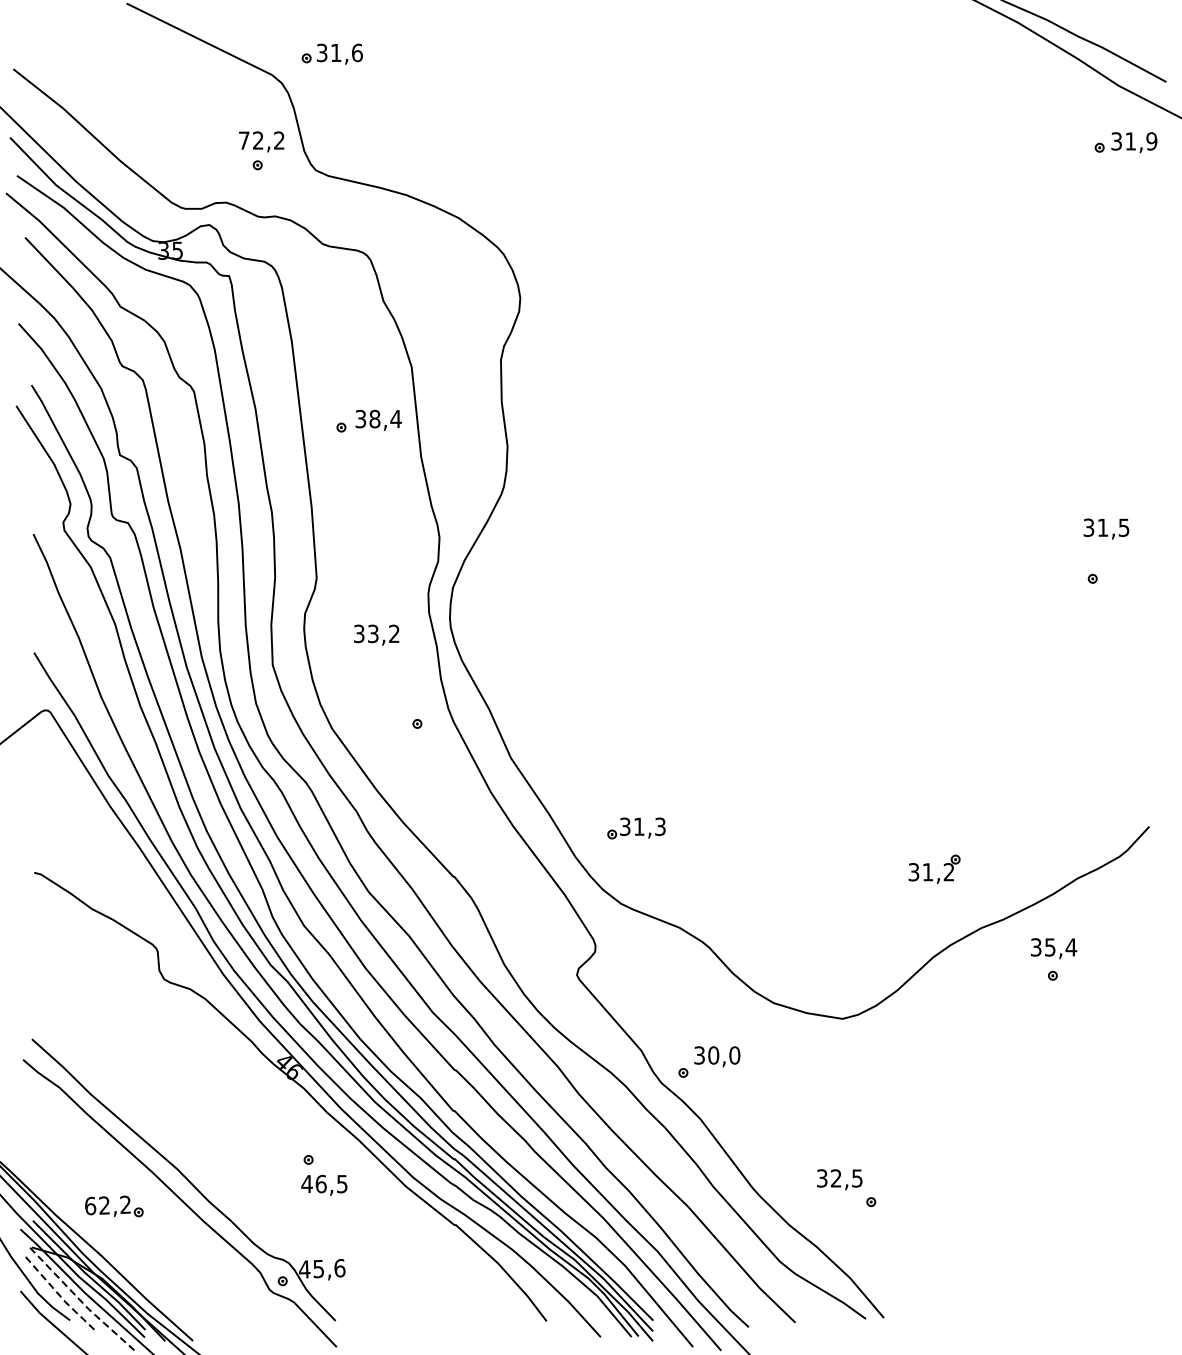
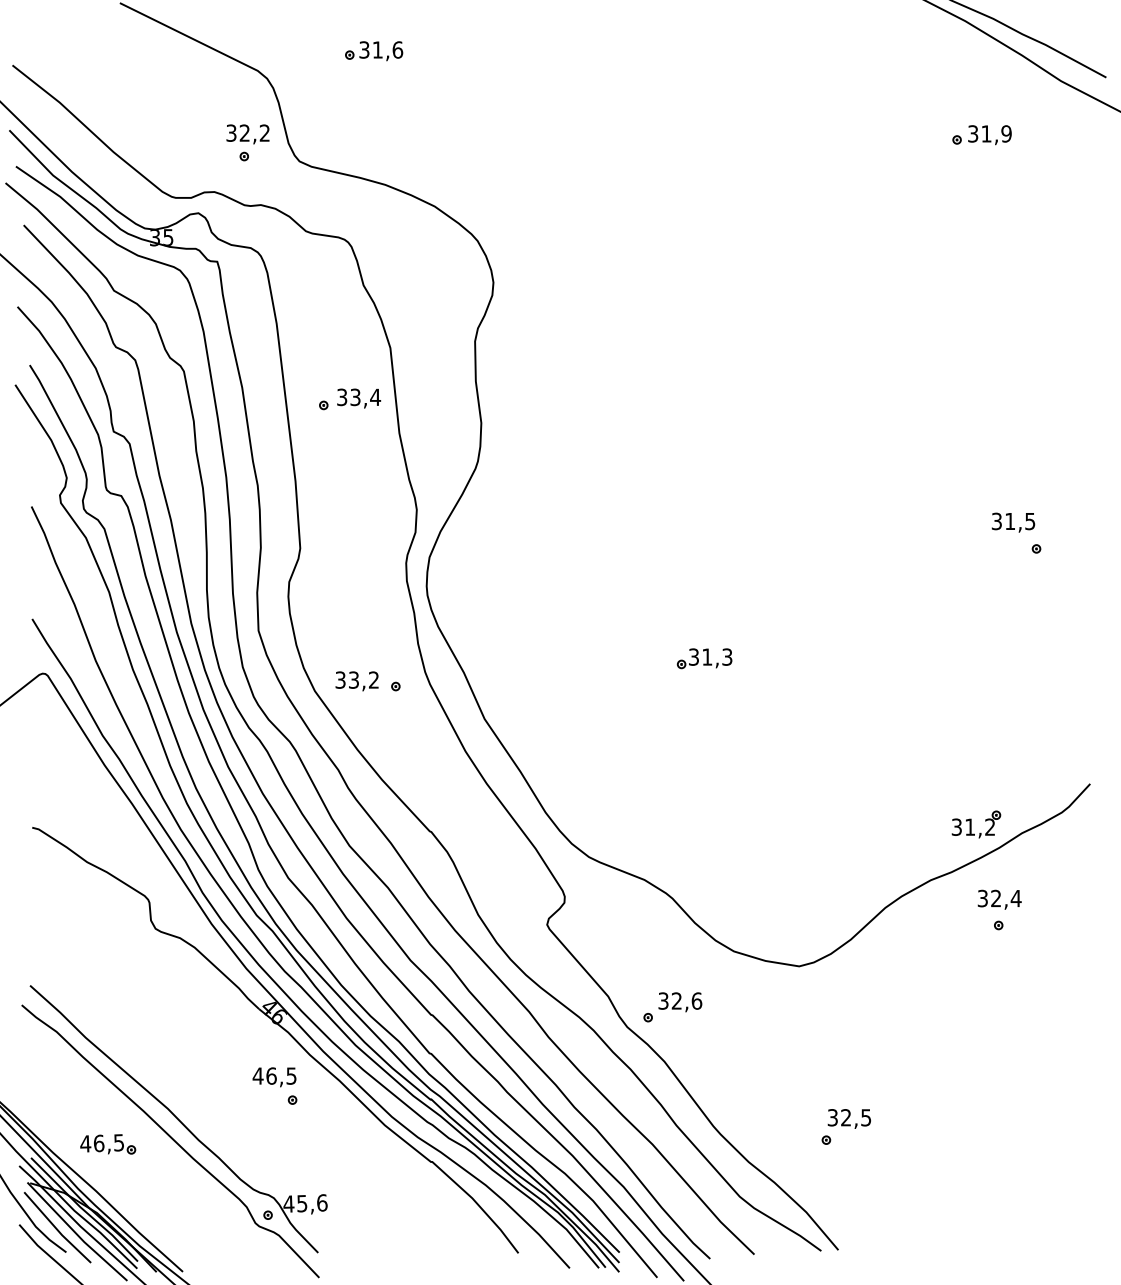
part: (332, 54) -> (374, 51), moved
text: (244, 139) -> (231, 132), 72,2 -> 32,2
part: (1125, 143) -> (981, 135), moved
text: (374, 419) -> (355, 397), 38,4 -> 33,4
text: (1106, 528) -> (1013, 522), moved
text: (375, 635) -> (356, 681), moved
part: (636, 828) -> (704, 658), moved
part: (934, 869) -> (976, 824), moved
text: (1050, 947) -> (996, 898), 35,4 -> 32,4
text: (723, 1054) -> (686, 1000), 30,0 -> 32,6
text: (838, 1179) -> (848, 1118), moved
text: (324, 1185) -> (274, 1077), moved
text: (107, 1205) -> (101, 1143), 62,2 -> 46,5
line: (59, 1296) -> (56, 1229), dashed -> solid
line: (80, 1300) -> (76, 1233), dashed -> solid

